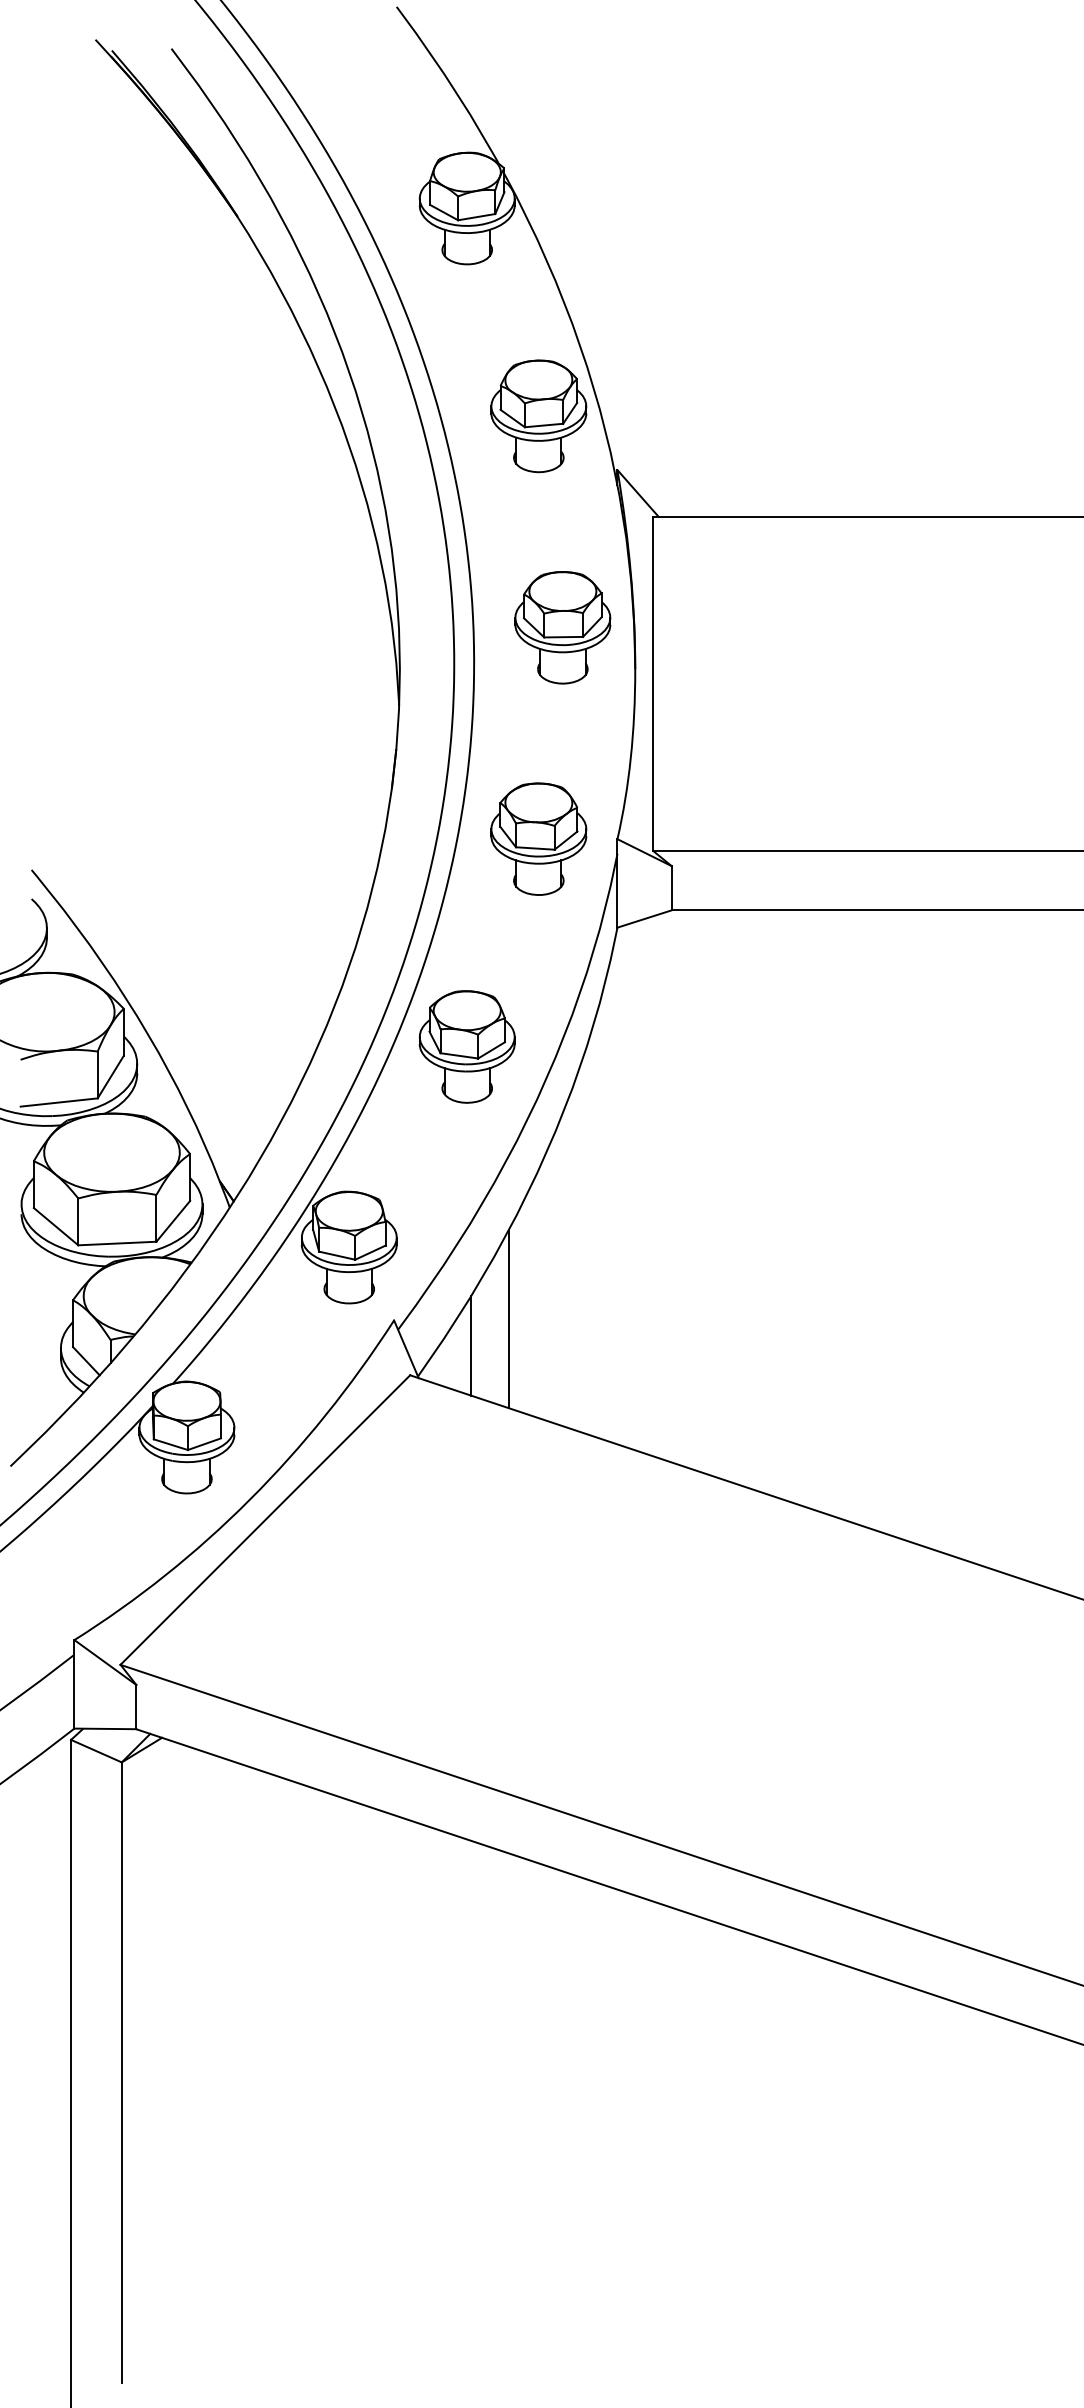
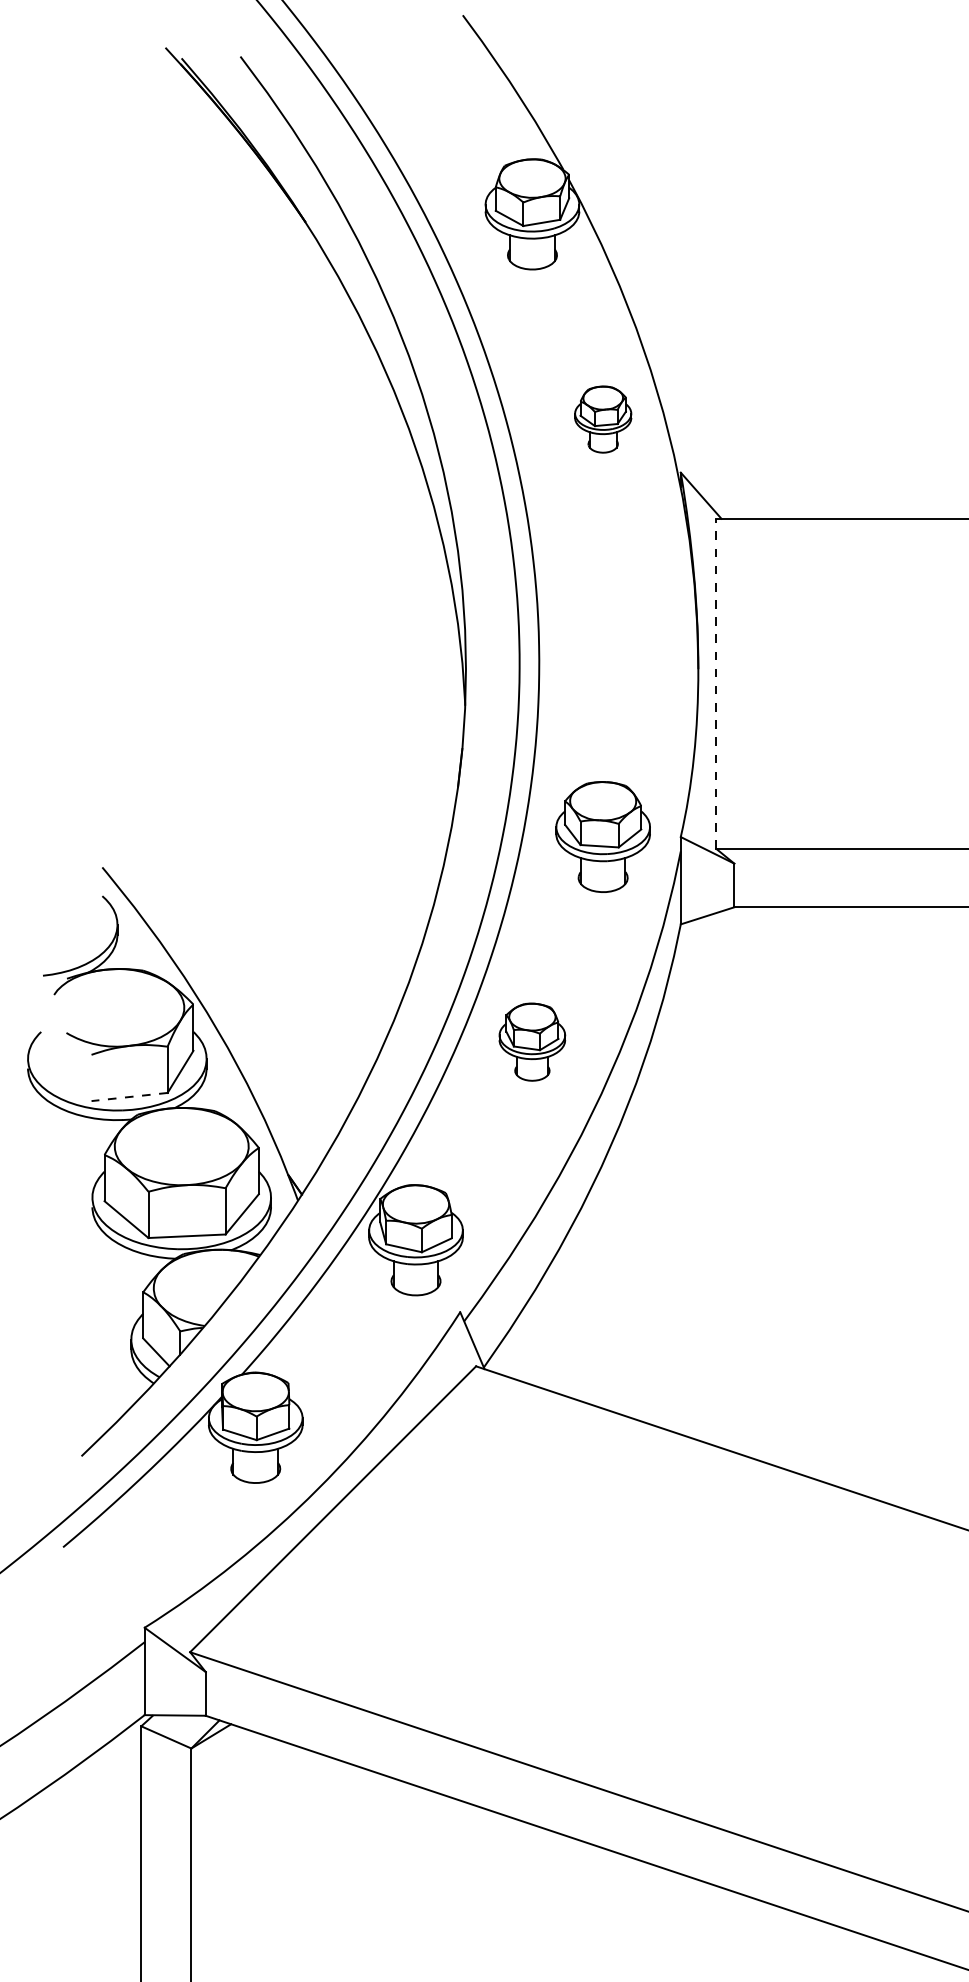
part: (538, 416) -> (602, 419), size x0.6
part: (562, 627) -> (626, 628), removed
line: (653, 683) -> (716, 683), solid -> dashed
part: (466, 1046) -> (531, 1041), size x0.7
line: (59, 1102) -> (129, 1097), solid -> dashed
line: (508, 1319) -> (573, 1311), removed
line: (471, 1345) -> (536, 1336), removed

